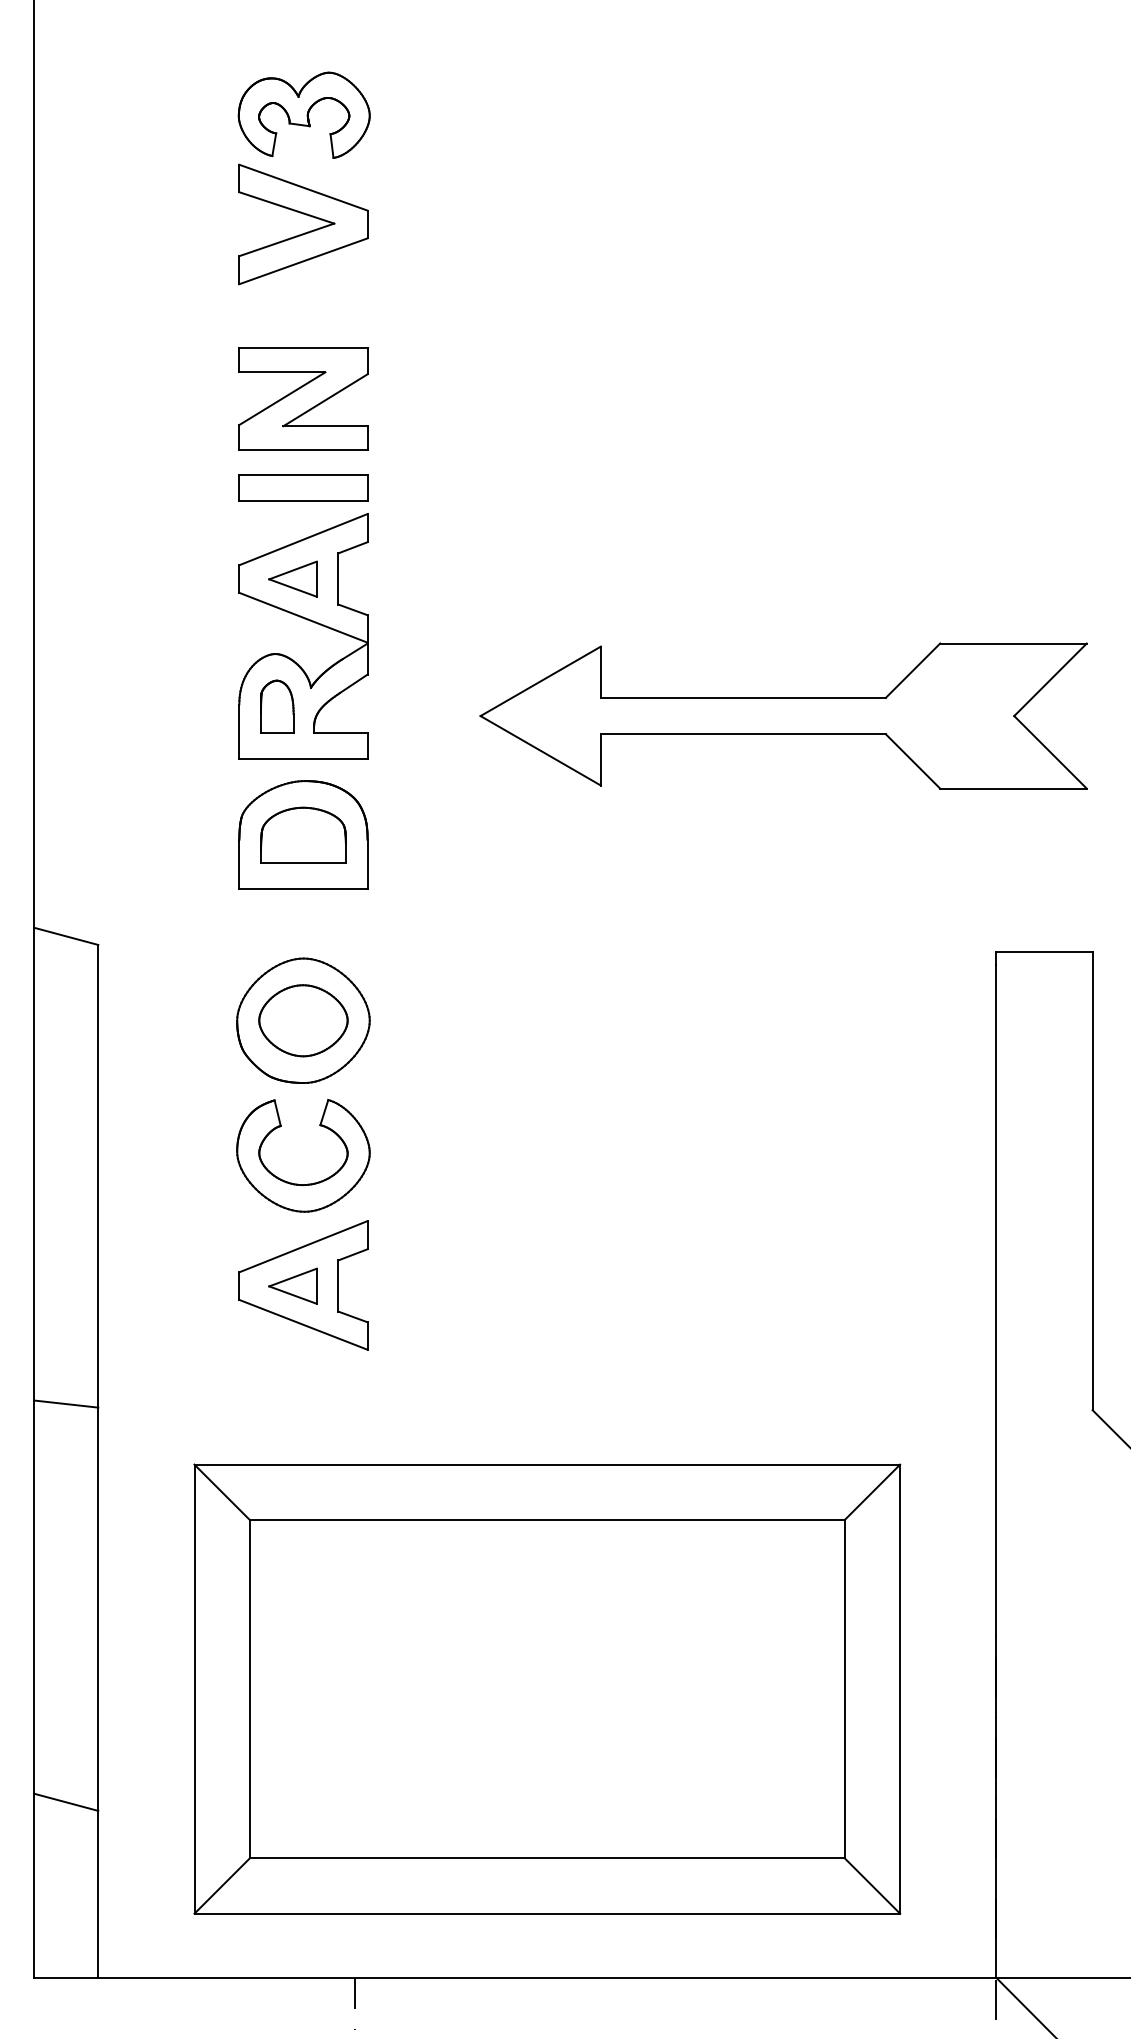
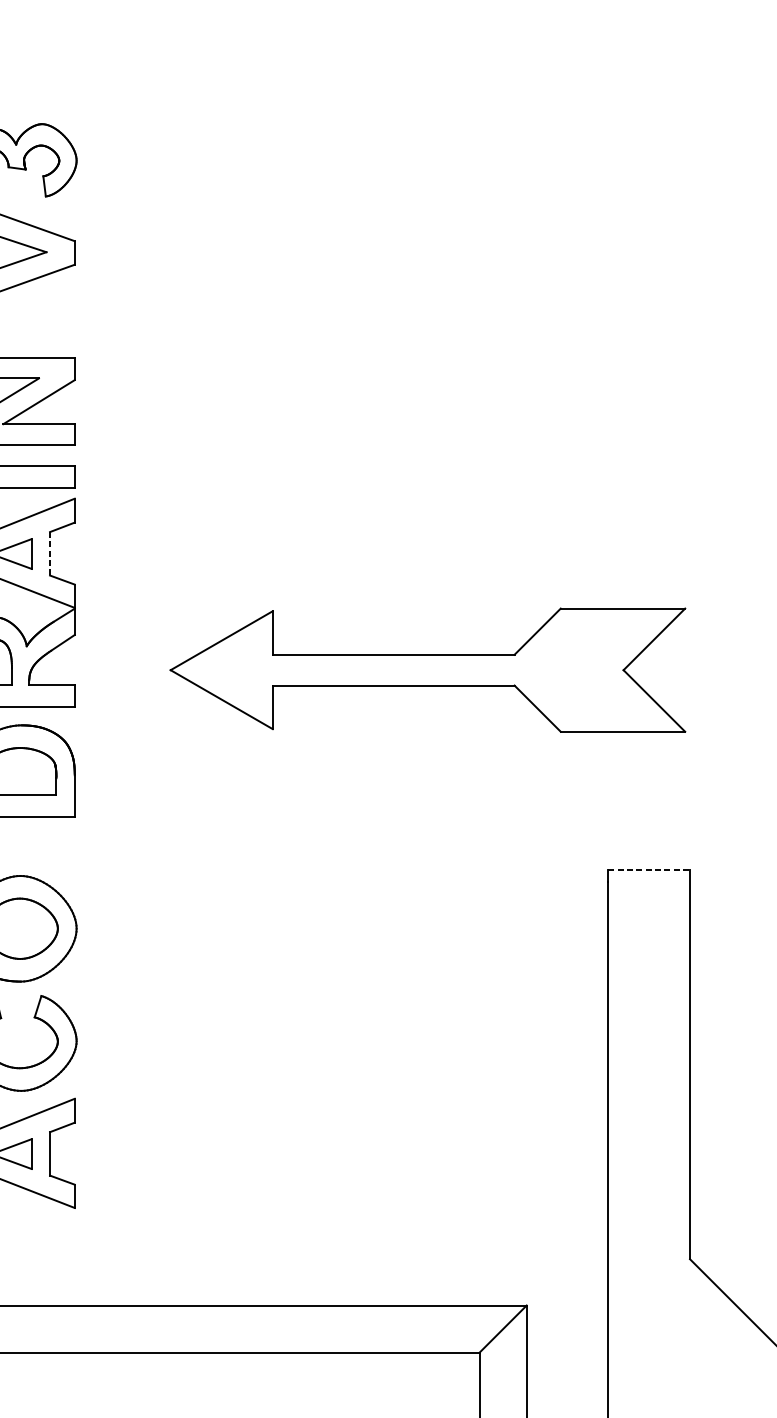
line: (338, 578) -> (50, 553), solid -> dashed
line: (1044, 951) -> (649, 869), solid -> dashed

